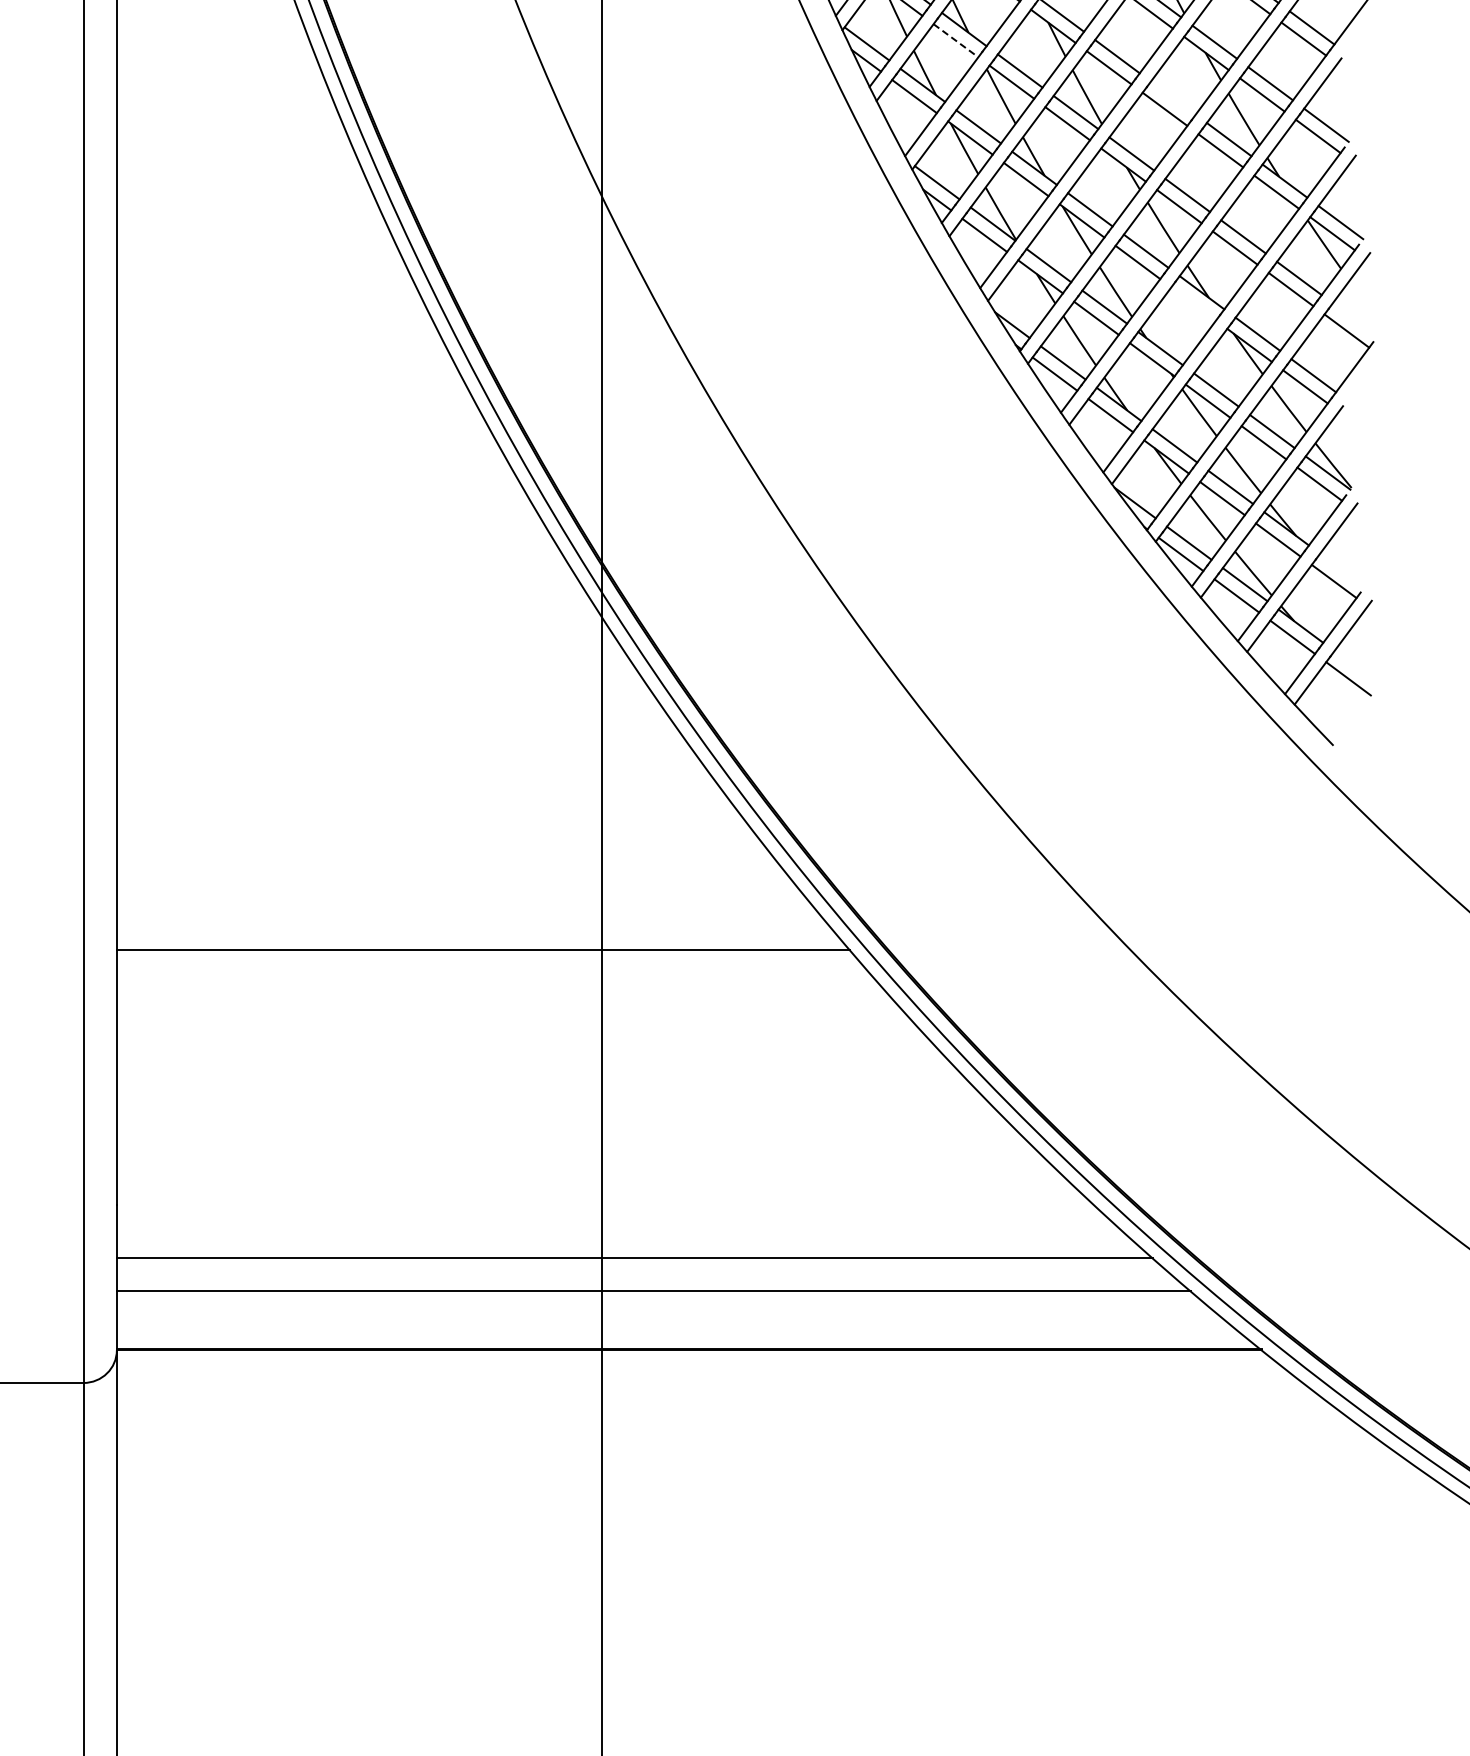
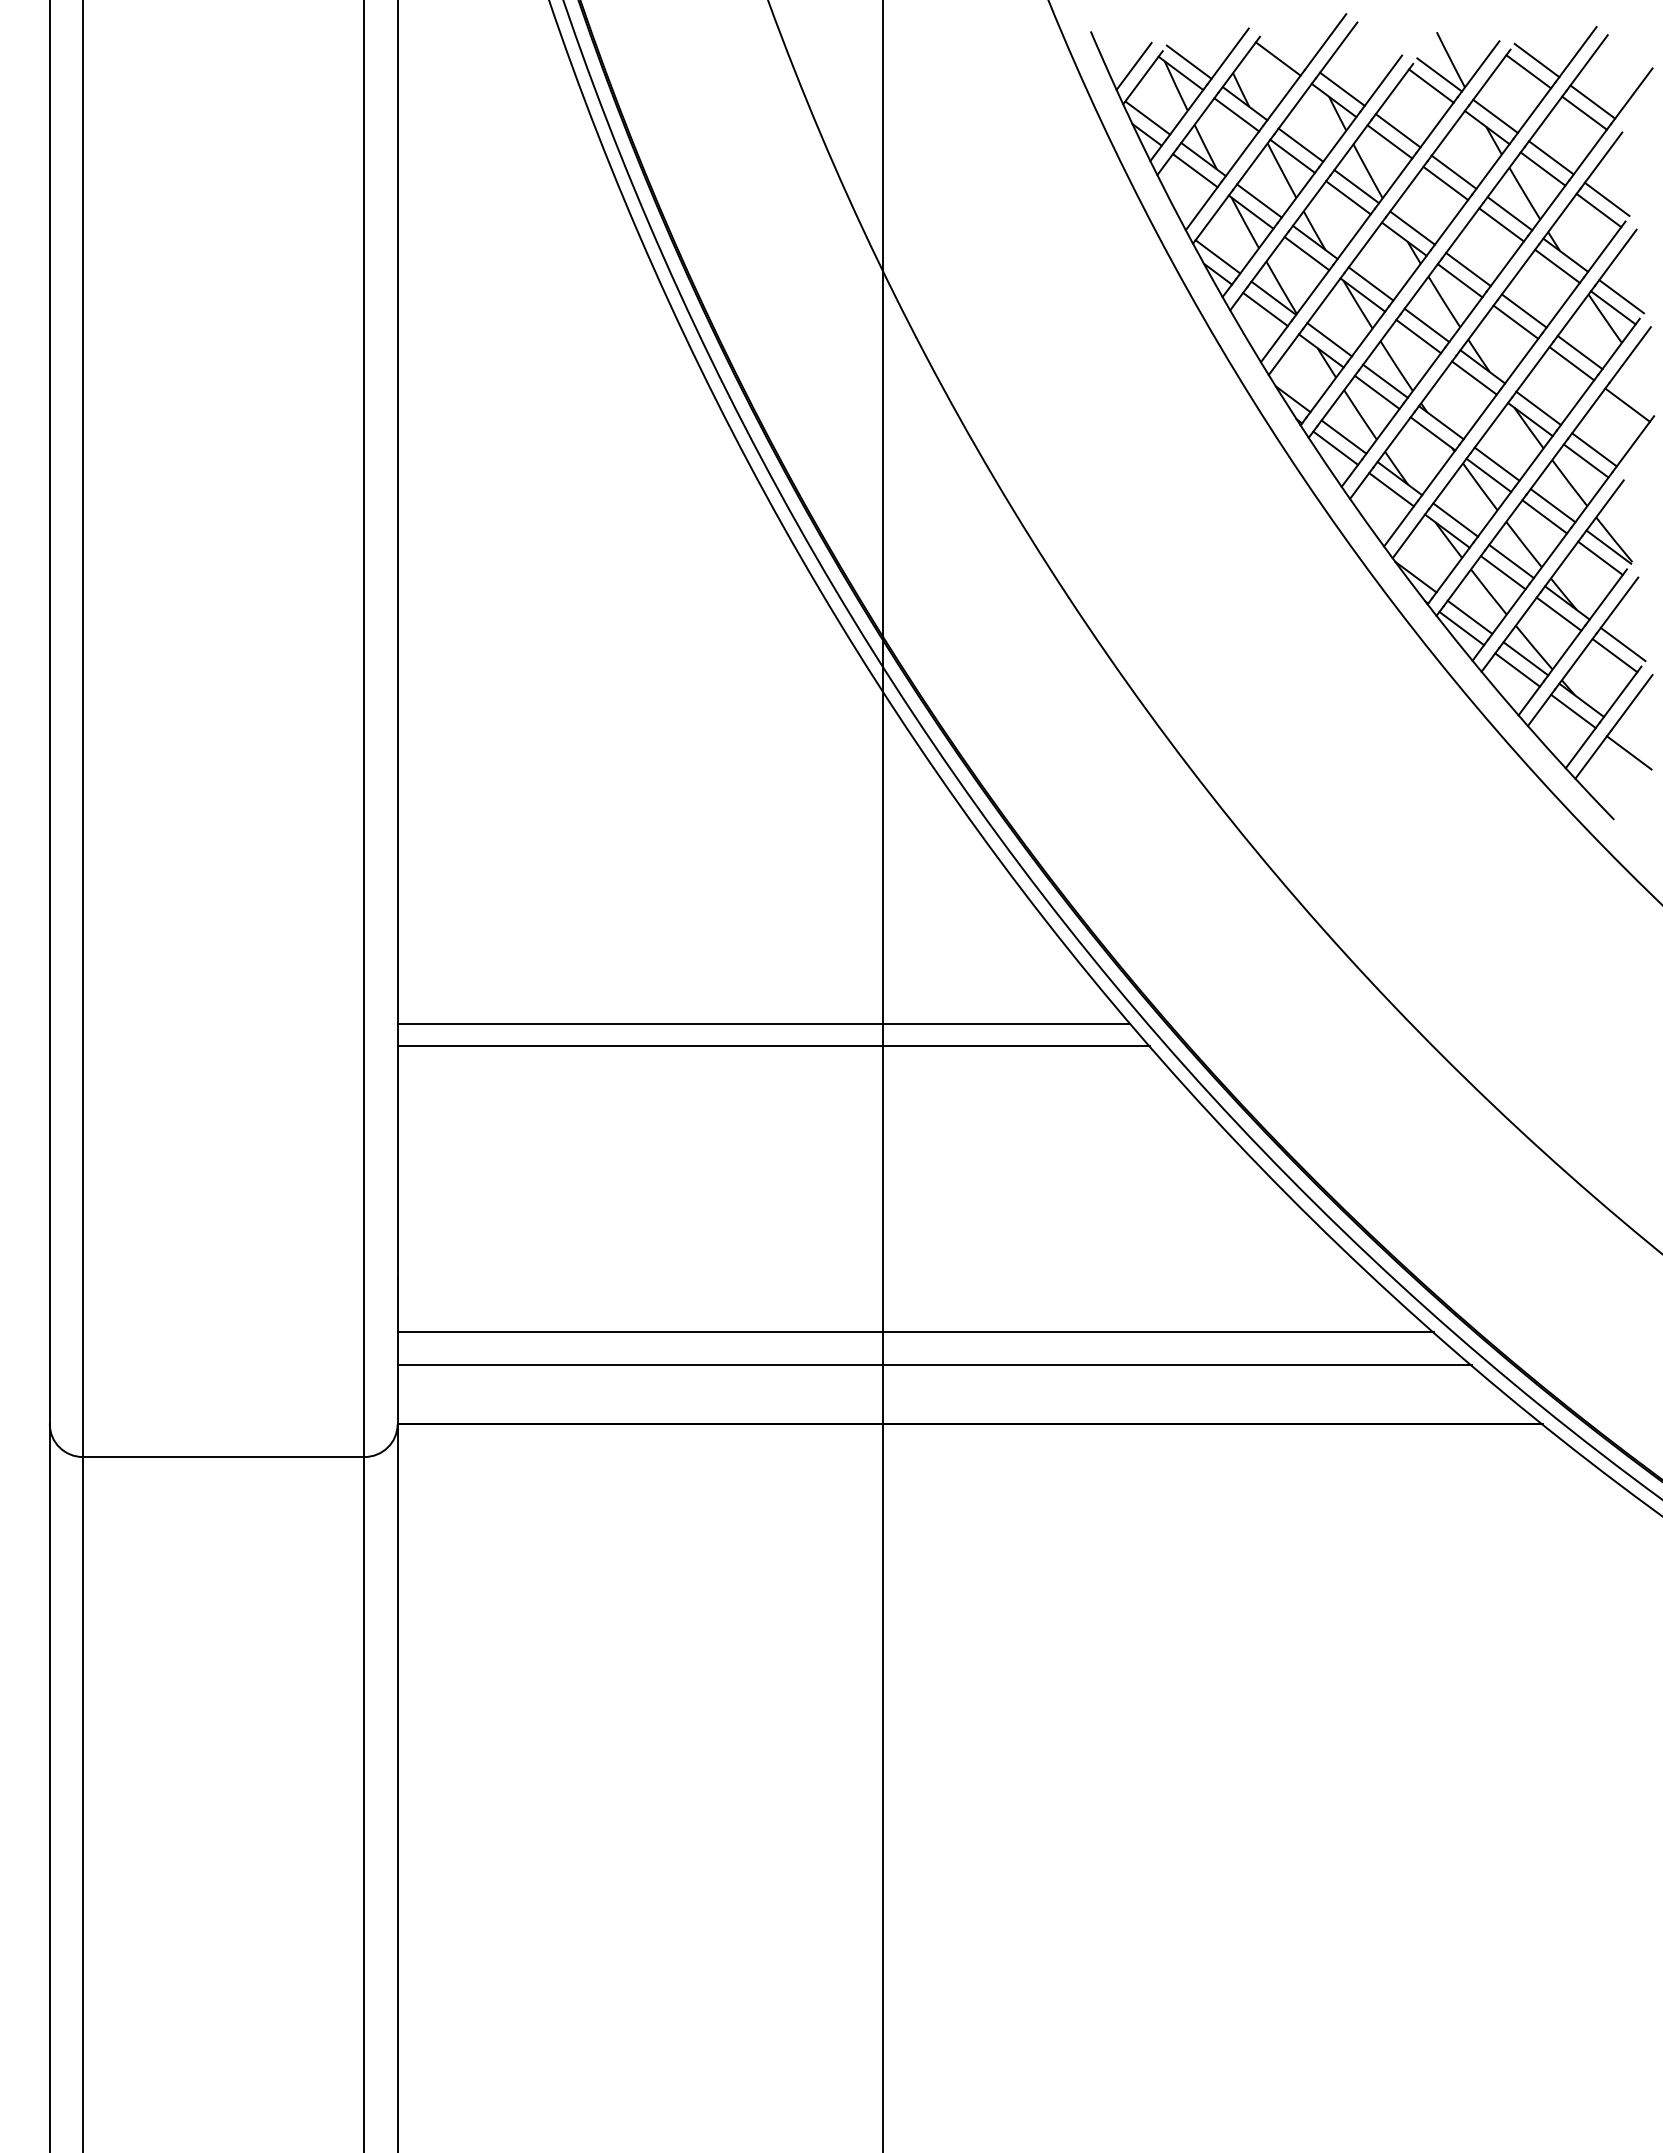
line: (955, 40) -> (1236, 114), dashed -> solid
line: (1172, 97) -> (1453, 171), added
line: (1193, 303) -> (1474, 377), added
line: (1341, 570) -> (1622, 644), added
line: (492, 971) -> (773, 1045), added

